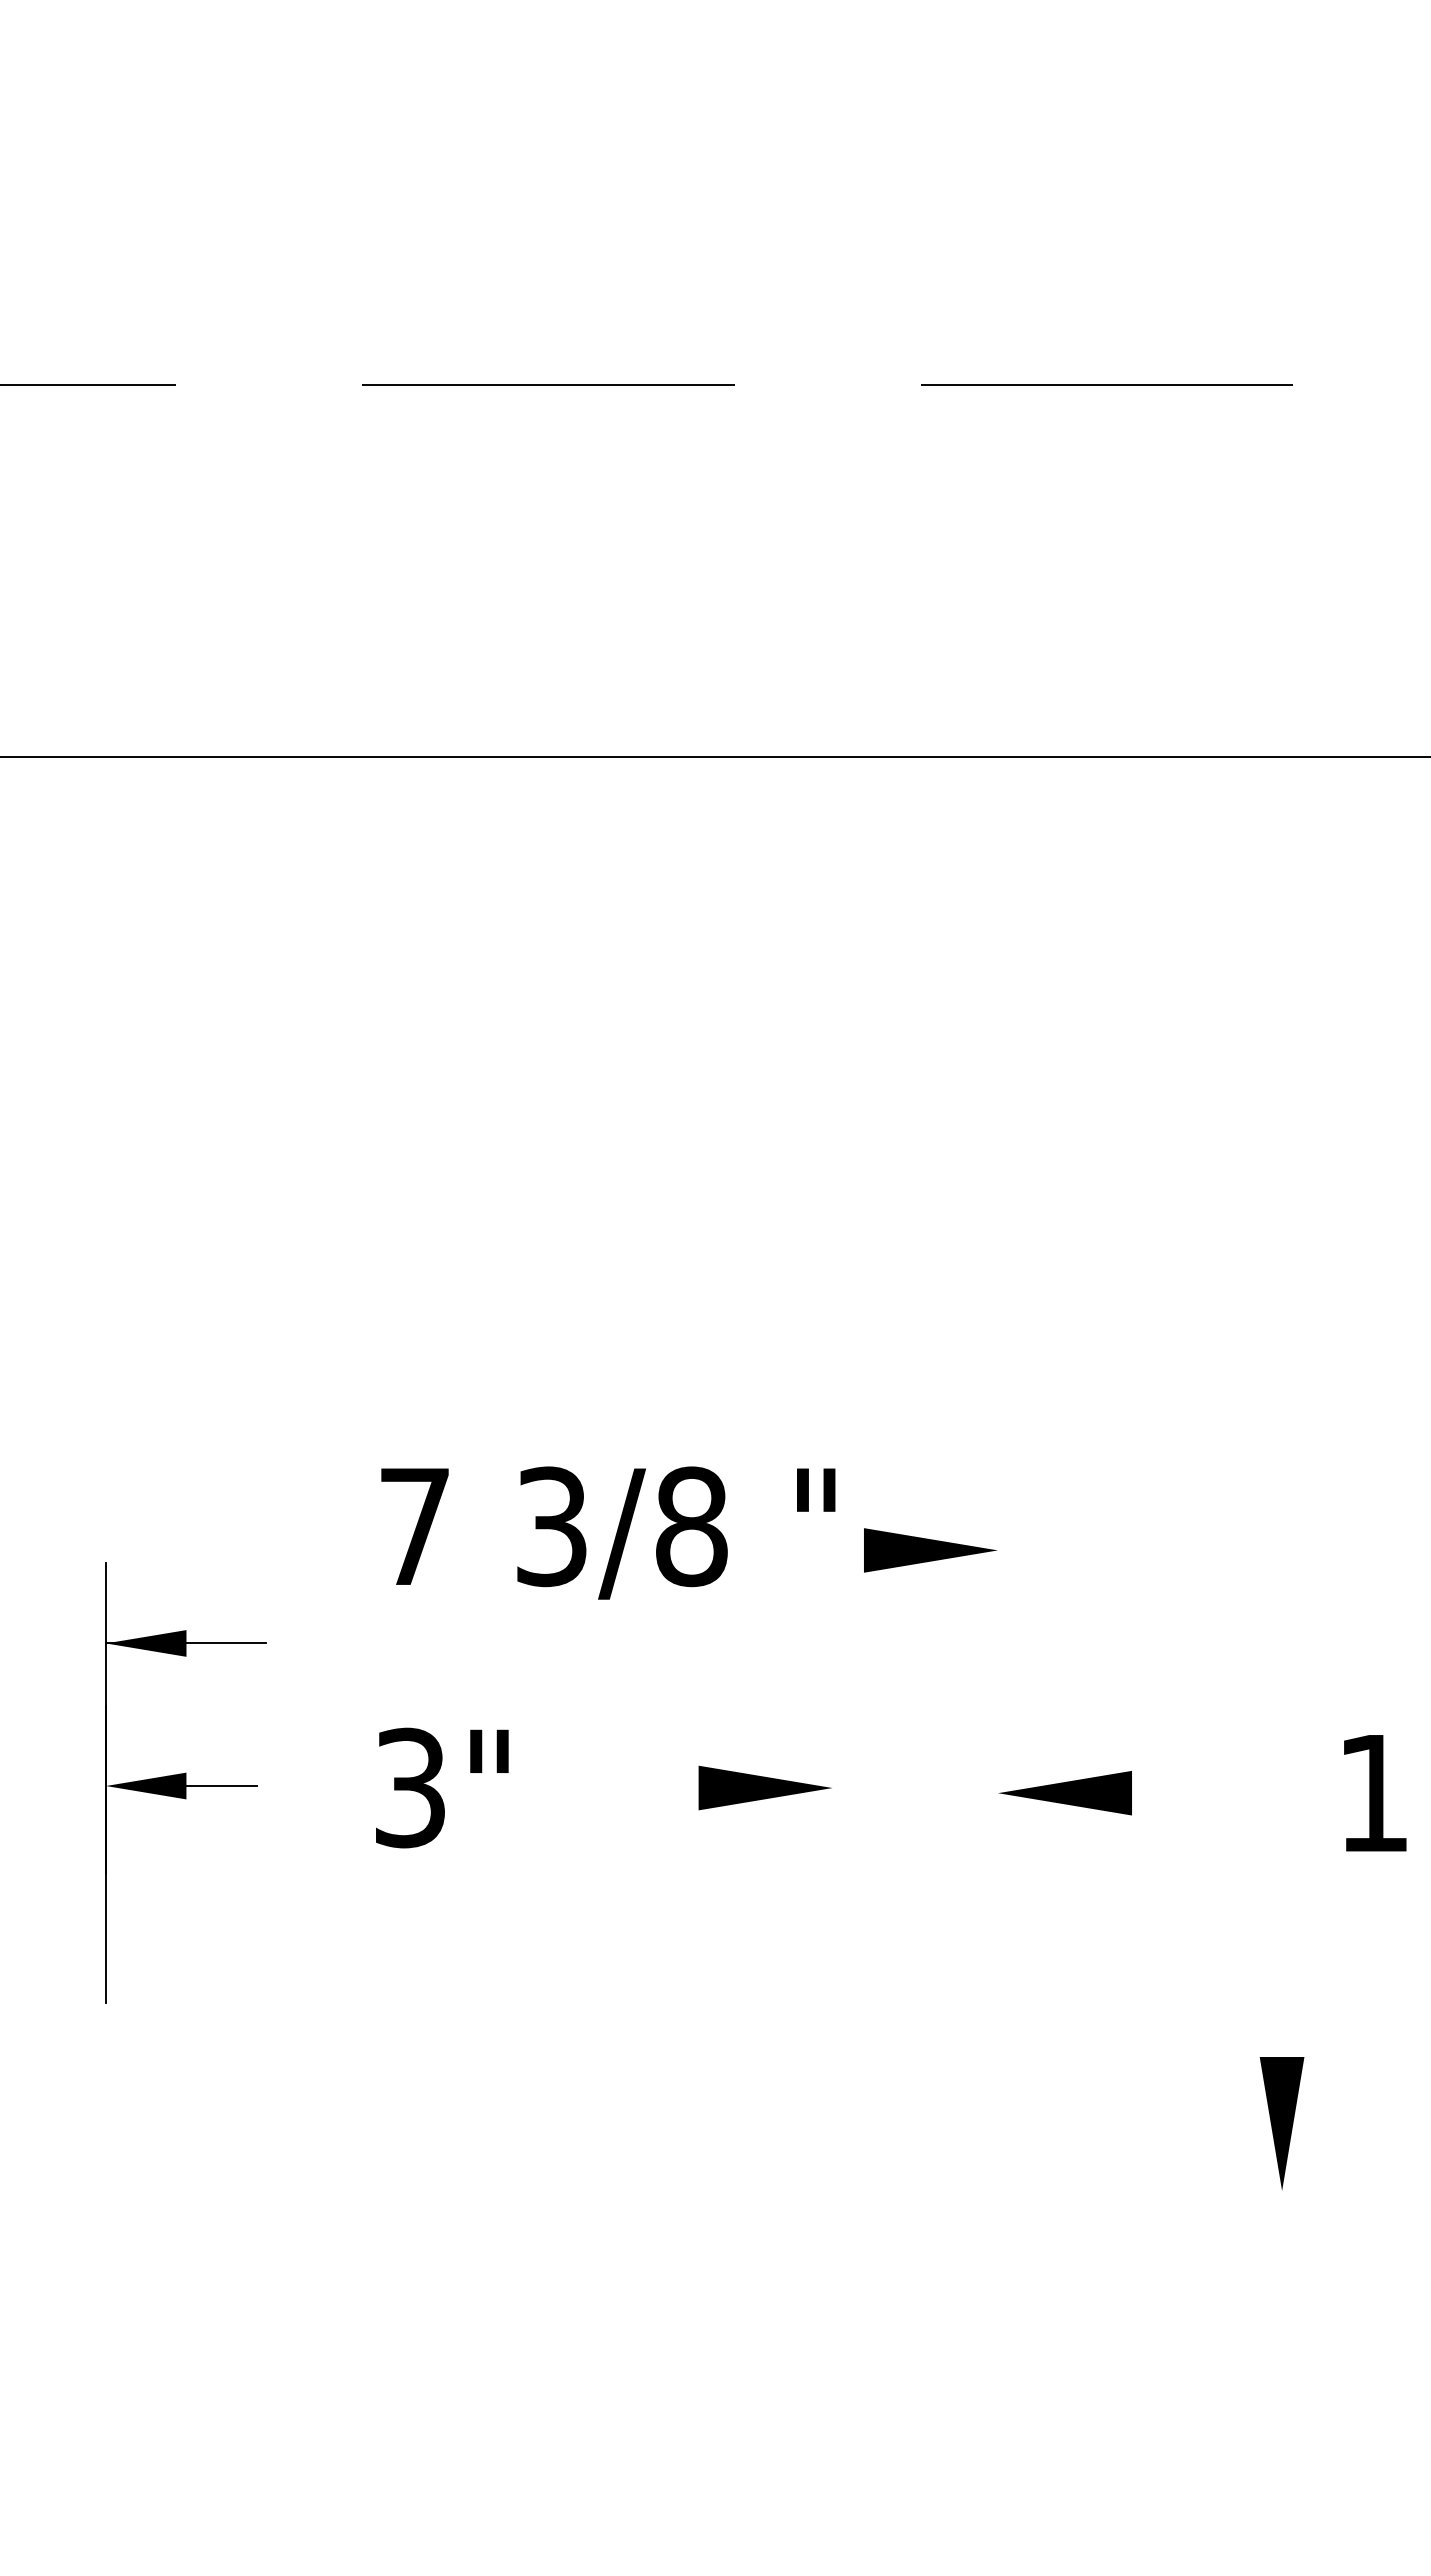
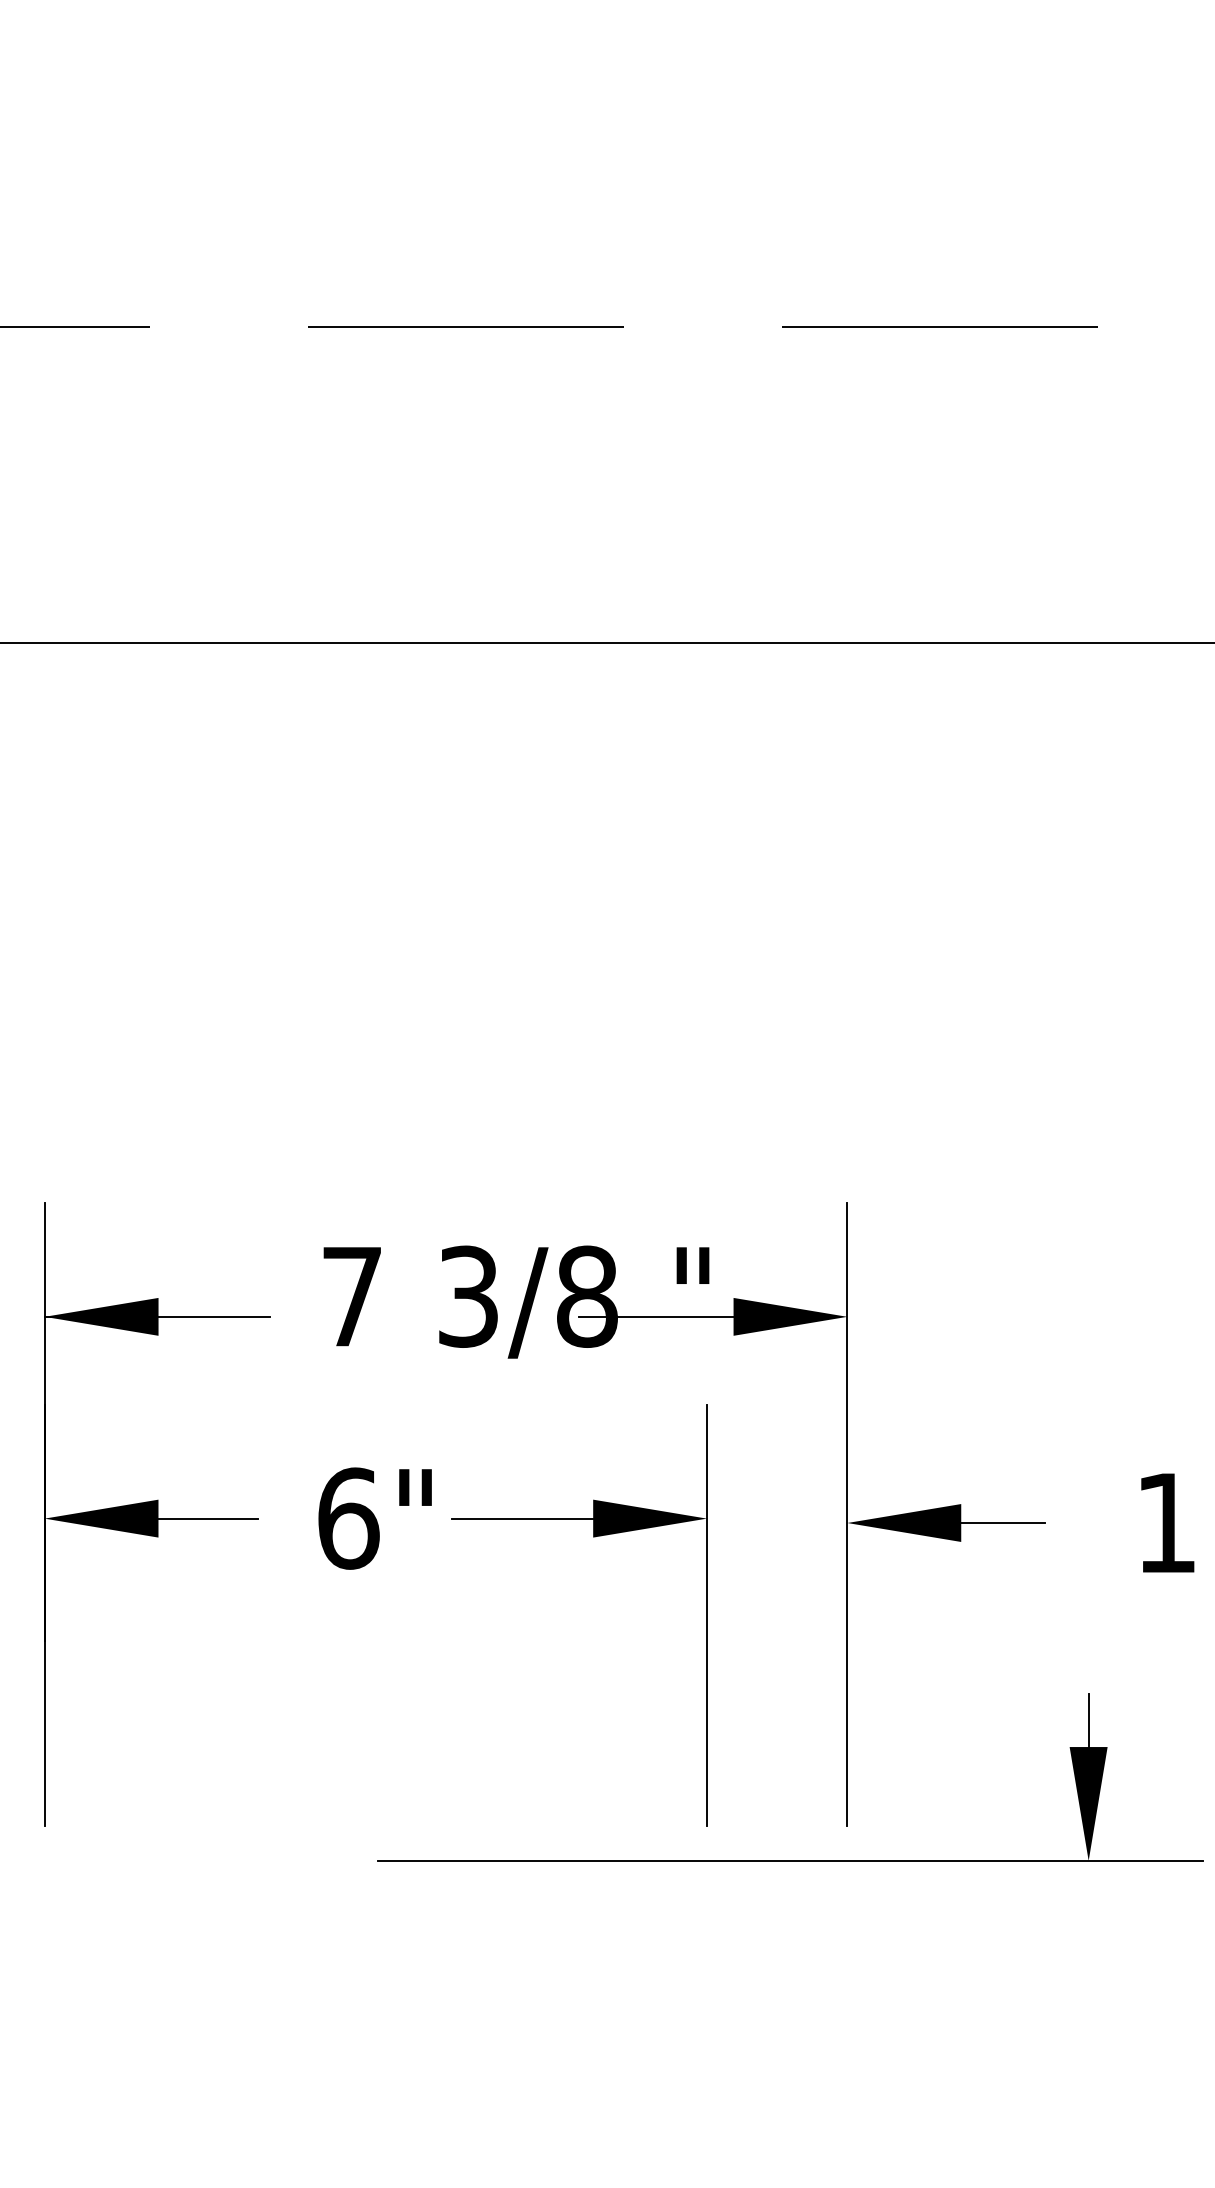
line: (772, 1550) -> (655, 1316), added
part: (185, 1782) -> (157, 1513), size x1.67
line: (998, 1782) -> (847, 1513), added
text: (411, 1787) -> (349, 1518), 3" -> 6"
line: (615, 1788) -> (522, 1519), added
line: (1181, 1793) -> (1003, 1523), added
line: (832, 1901) -> (706, 1614), added
line: (1282, 2025) -> (1088, 1720), added
line: (930, 2191) -> (790, 1861), added

